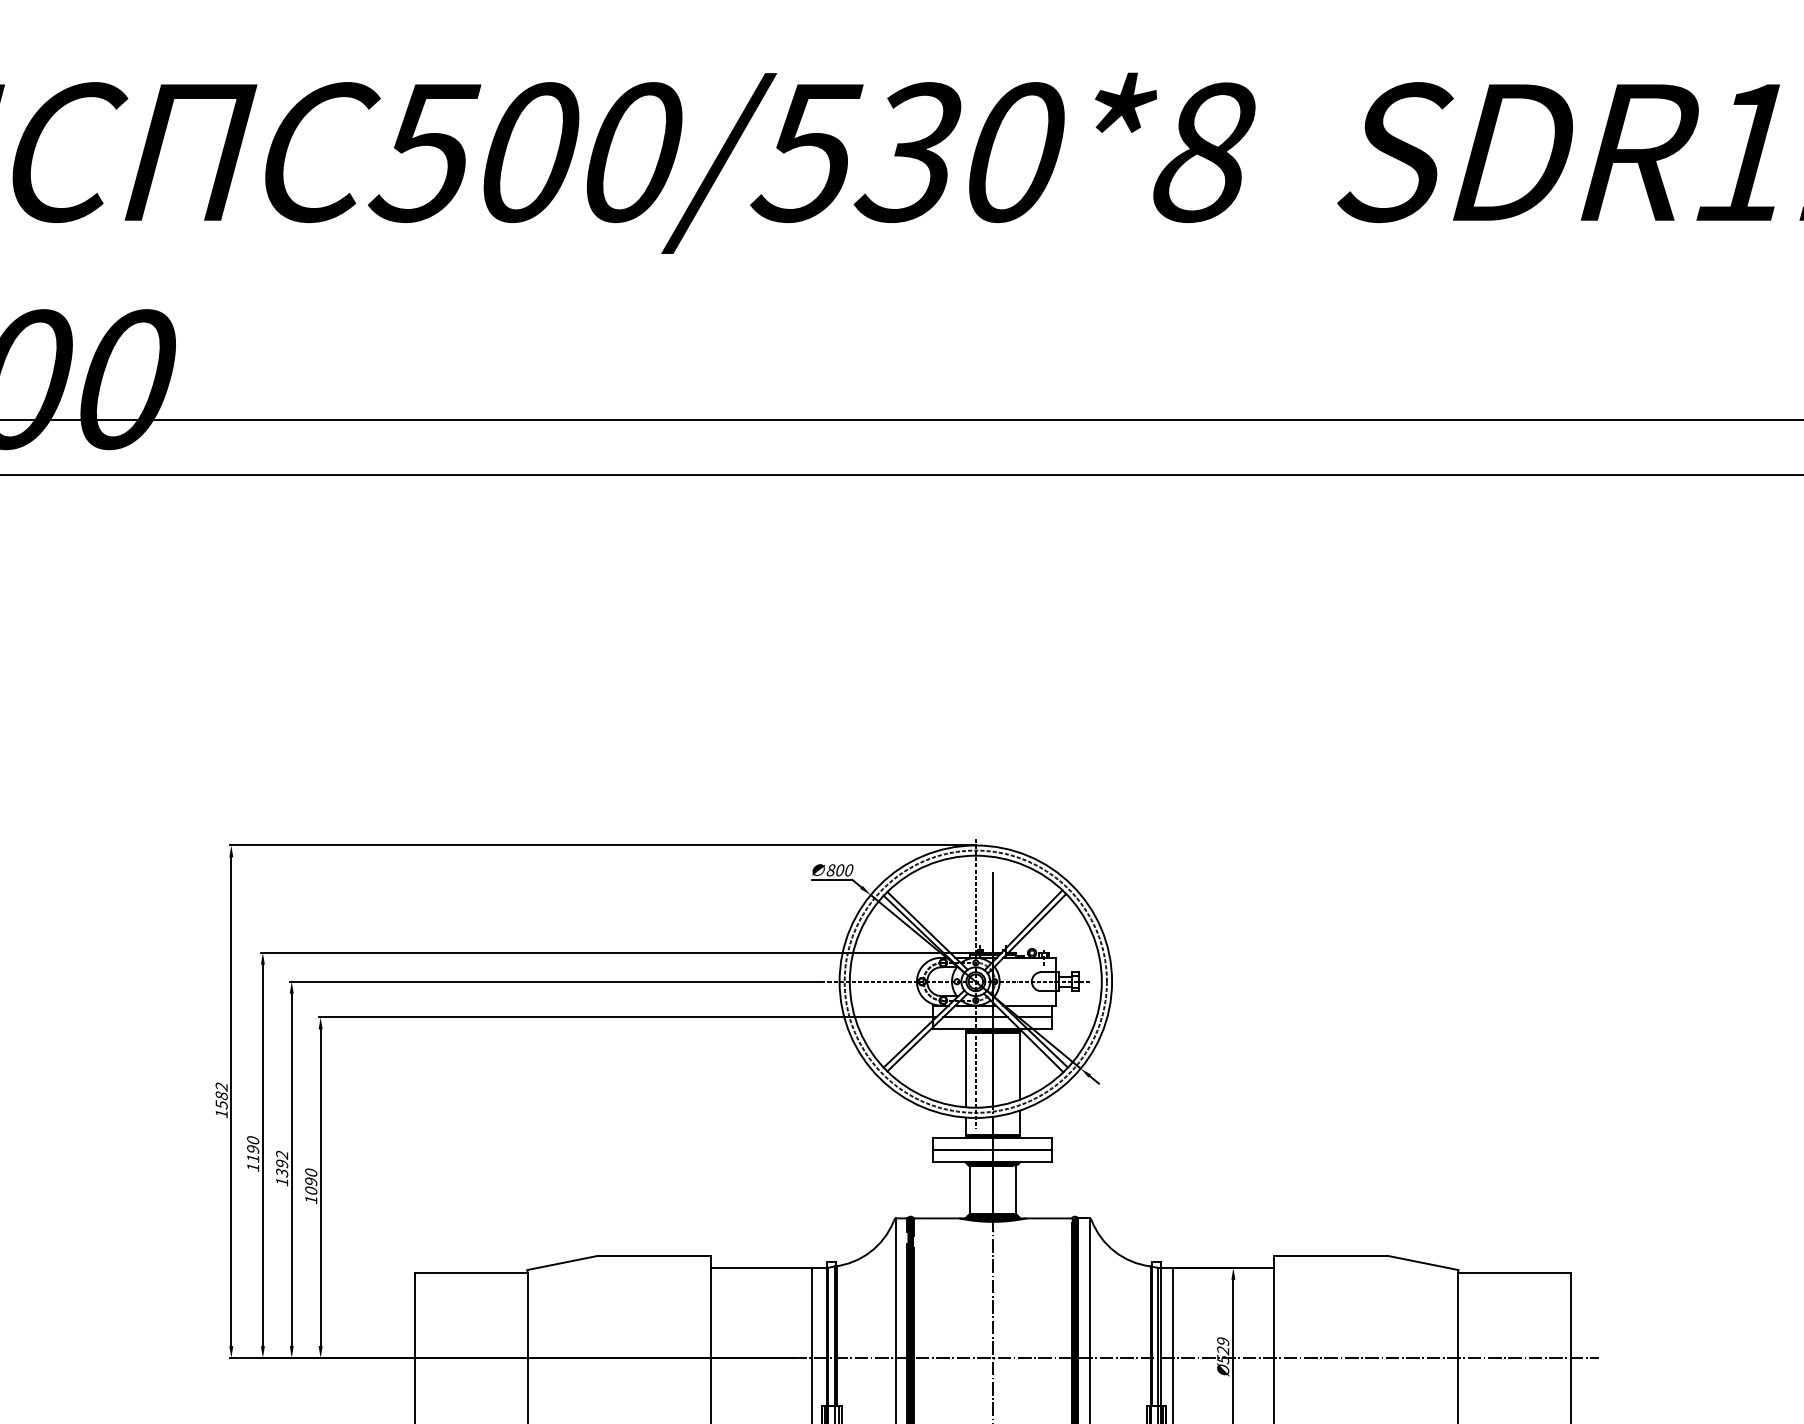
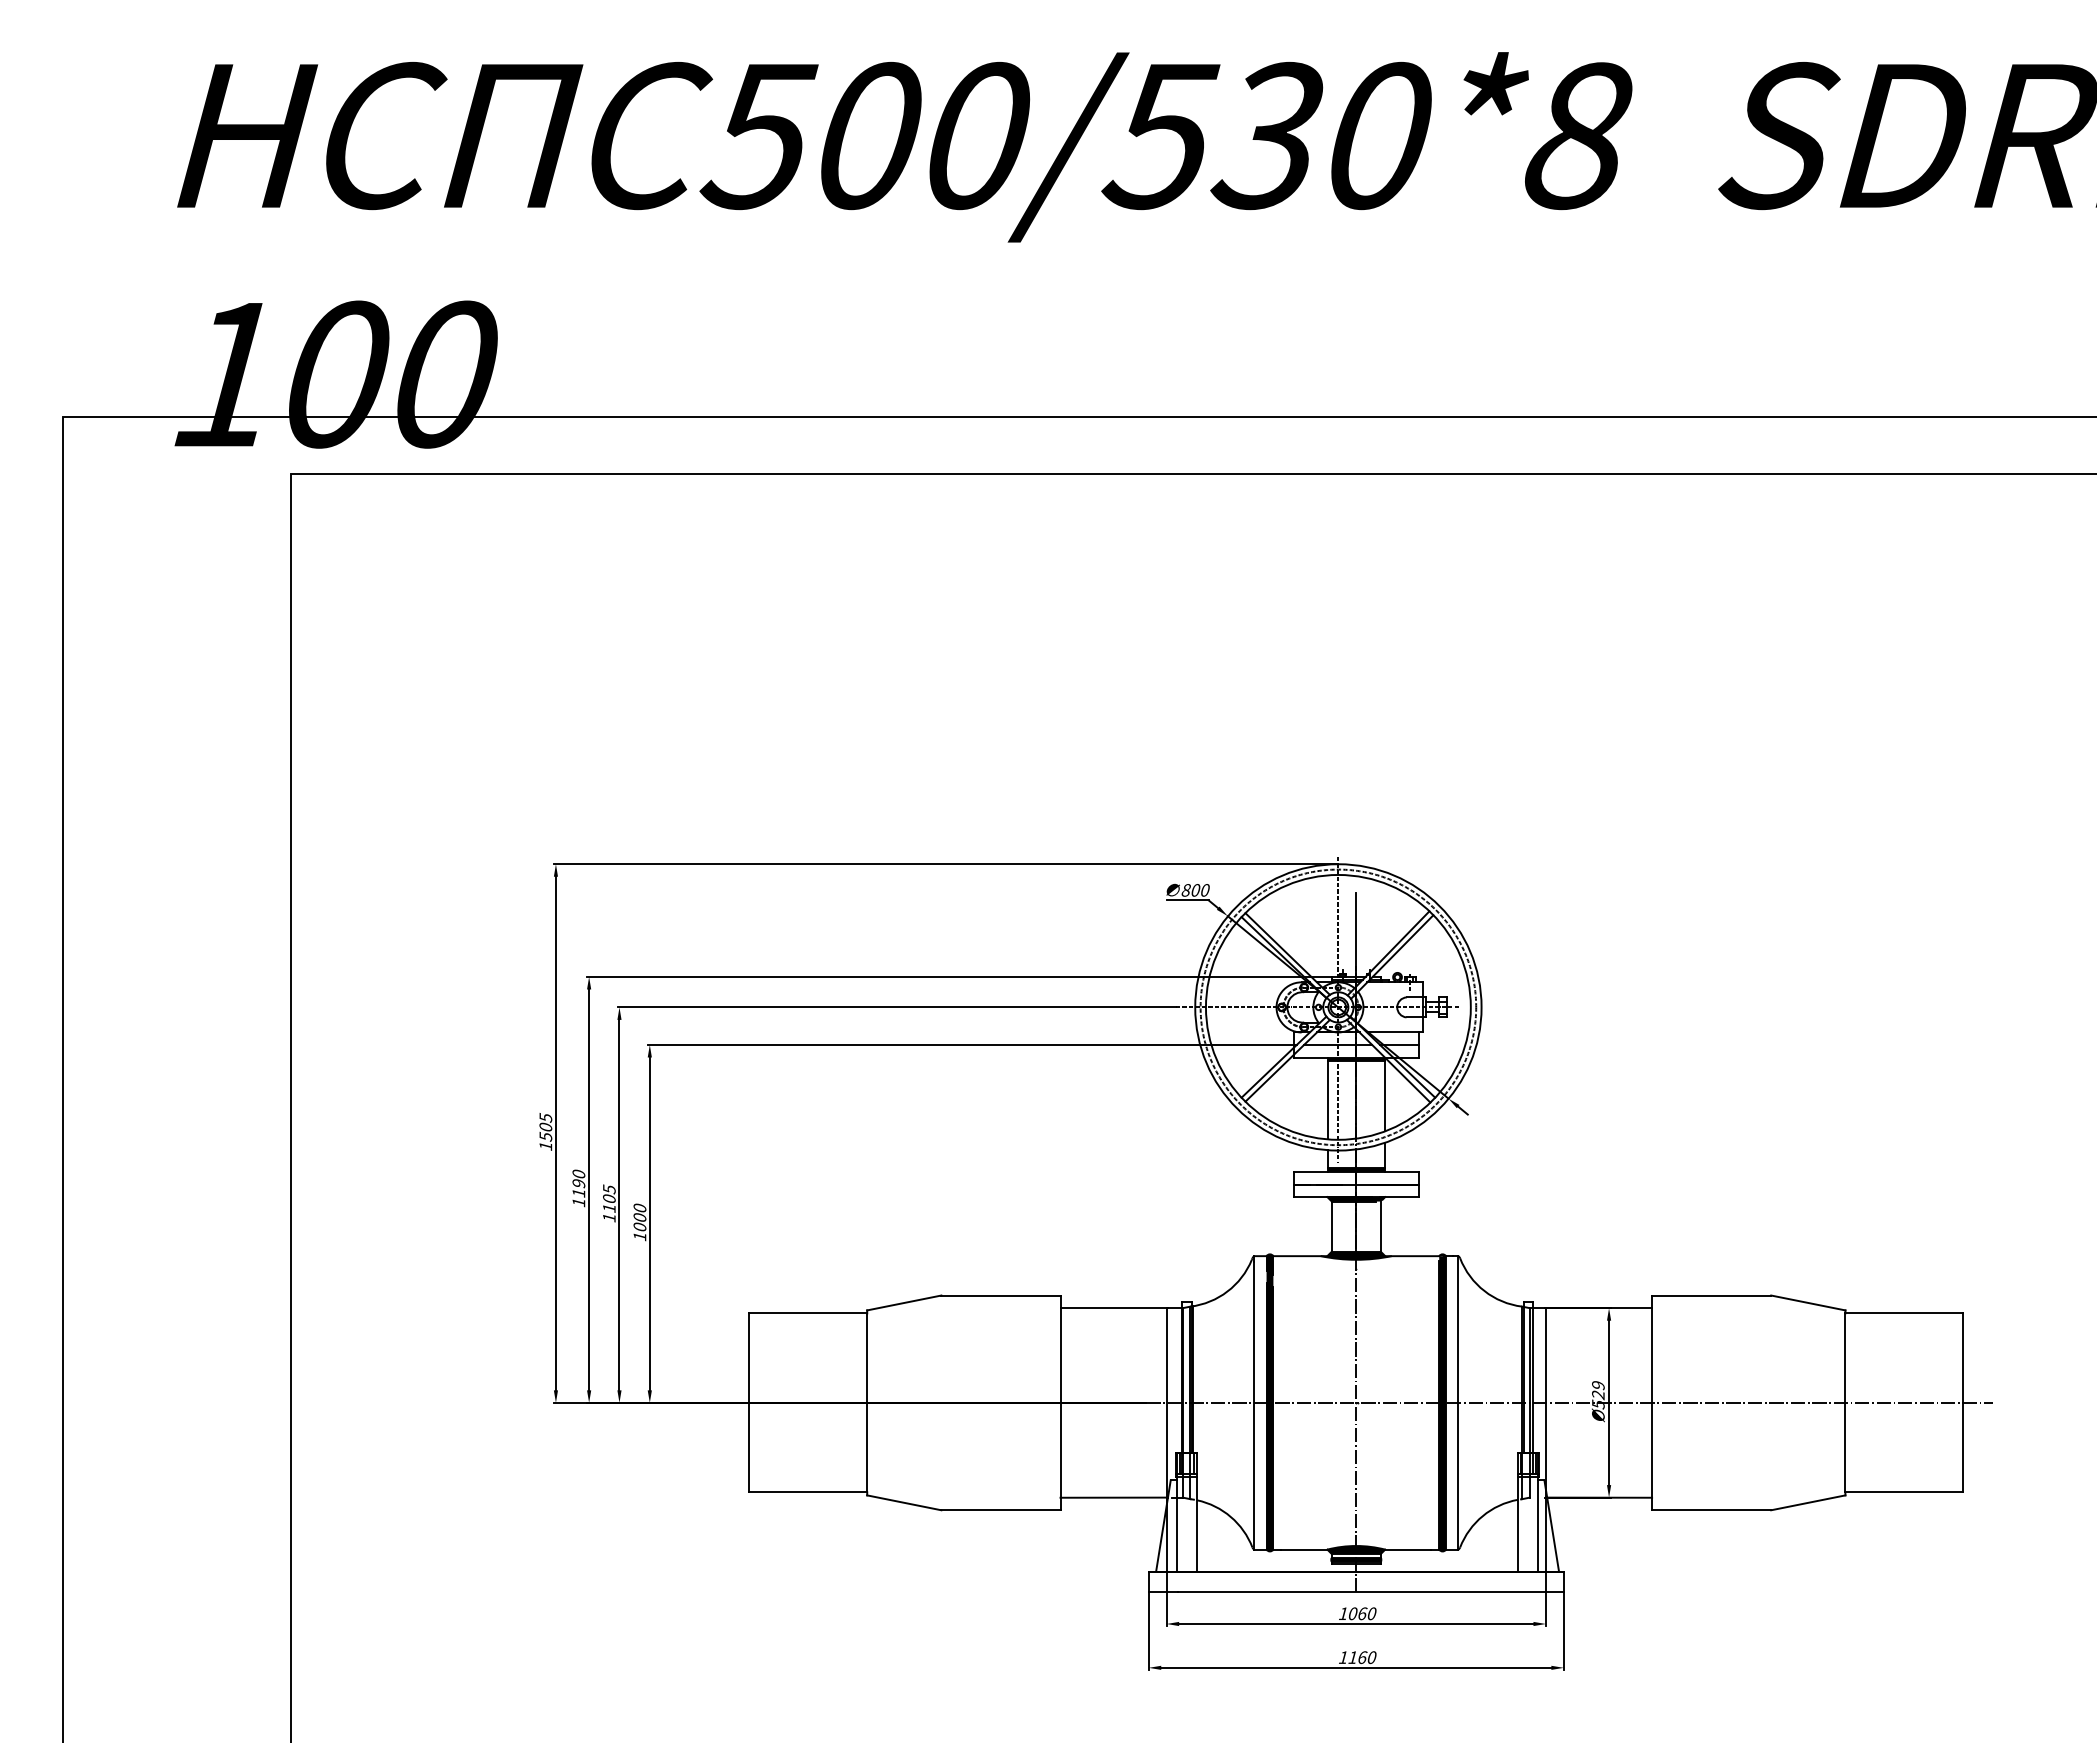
text: (221, 1091) -> (545, 1122), 1582 -> 1505
text: (282, 1163) -> (609, 1198), 1392 -> 1105
text: (310, 1181) -> (639, 1217), 1090 -> 1000

